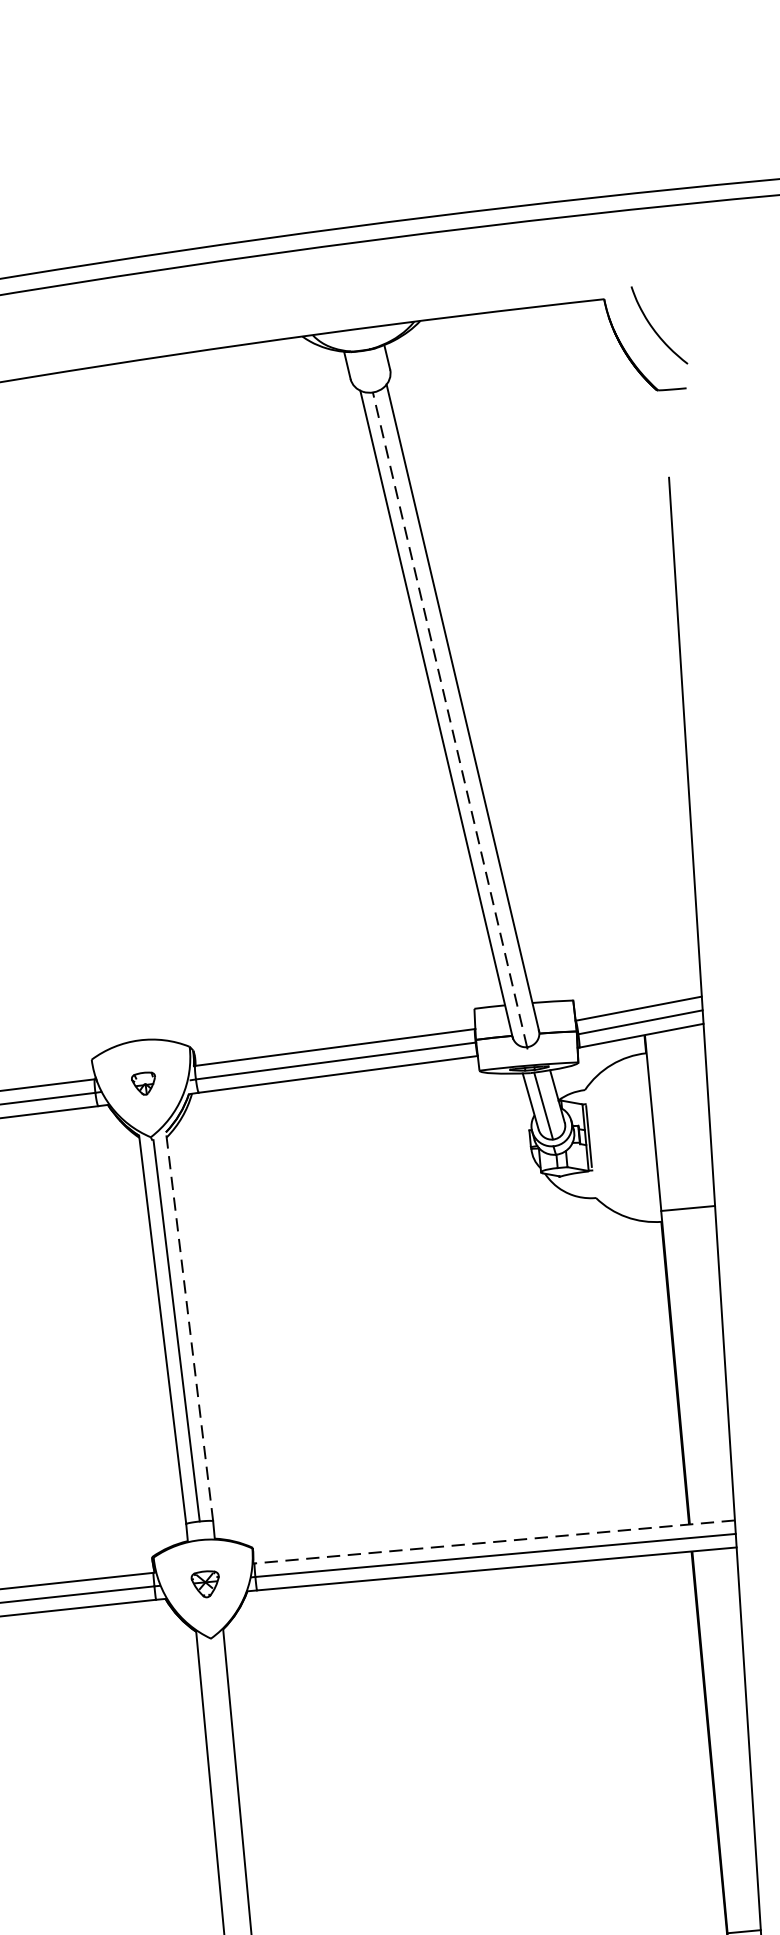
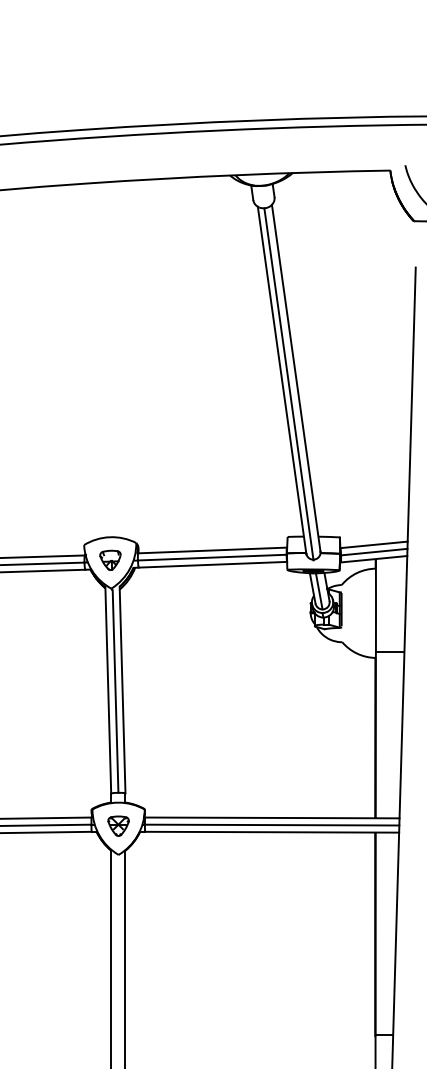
line: (449, 718) -> (288, 383), dashed -> solid
part: (143, 1082) -> (110, 559), size x1.67
line: (189, 1325) -> (122, 689), dashed -> solid
line: (493, 1541) -> (271, 817), dashed -> solid
part: (205, 1583) -> (118, 825), size x1.43

